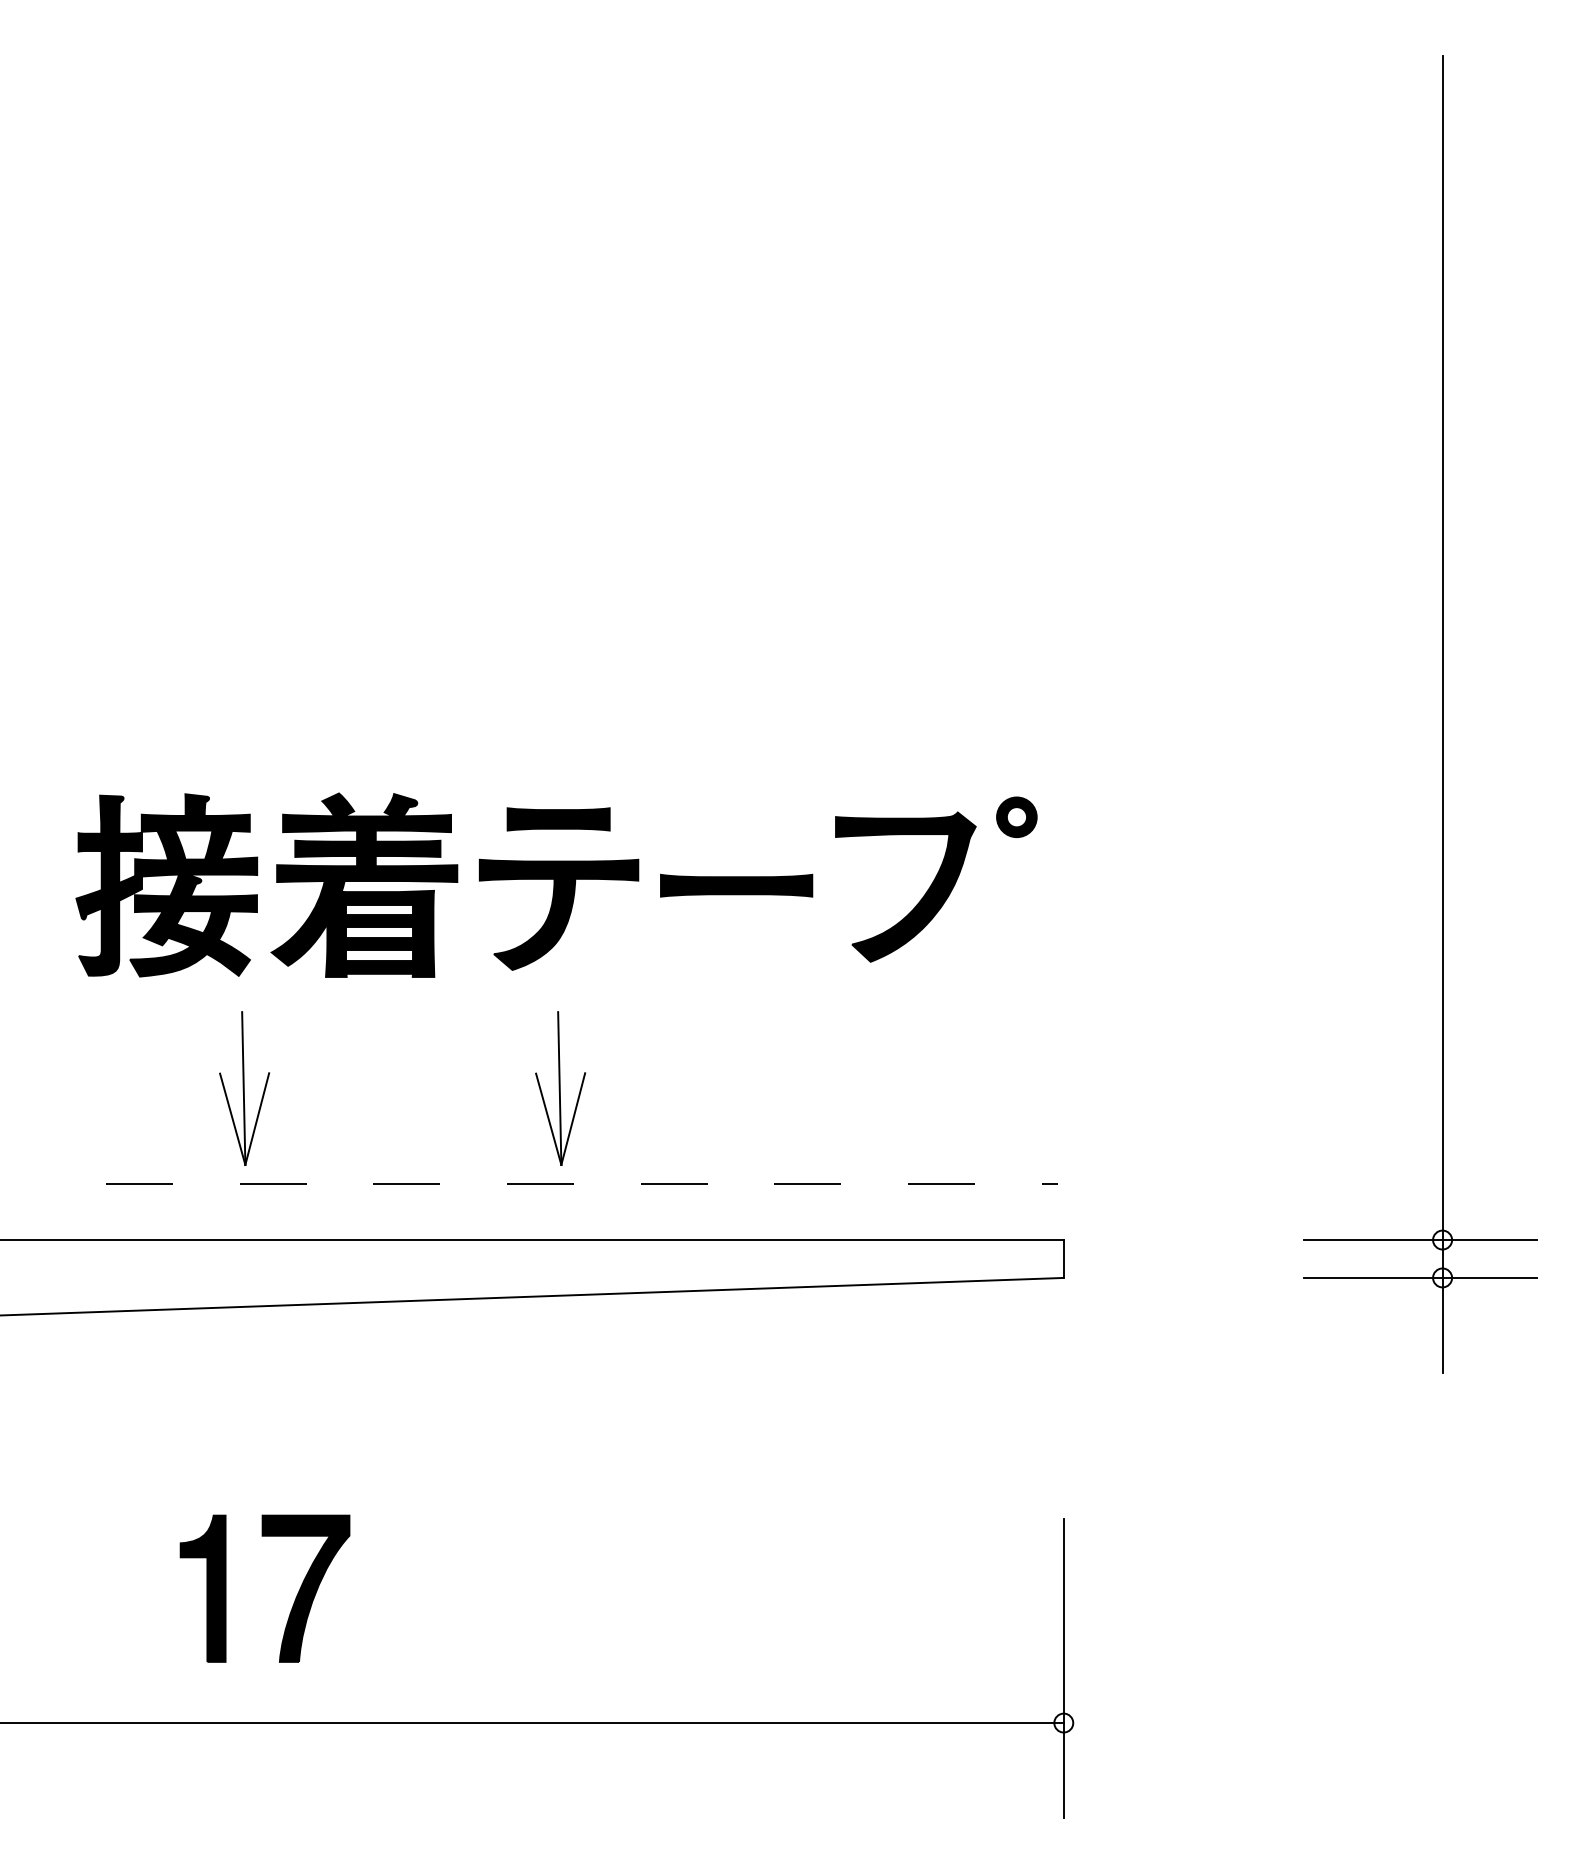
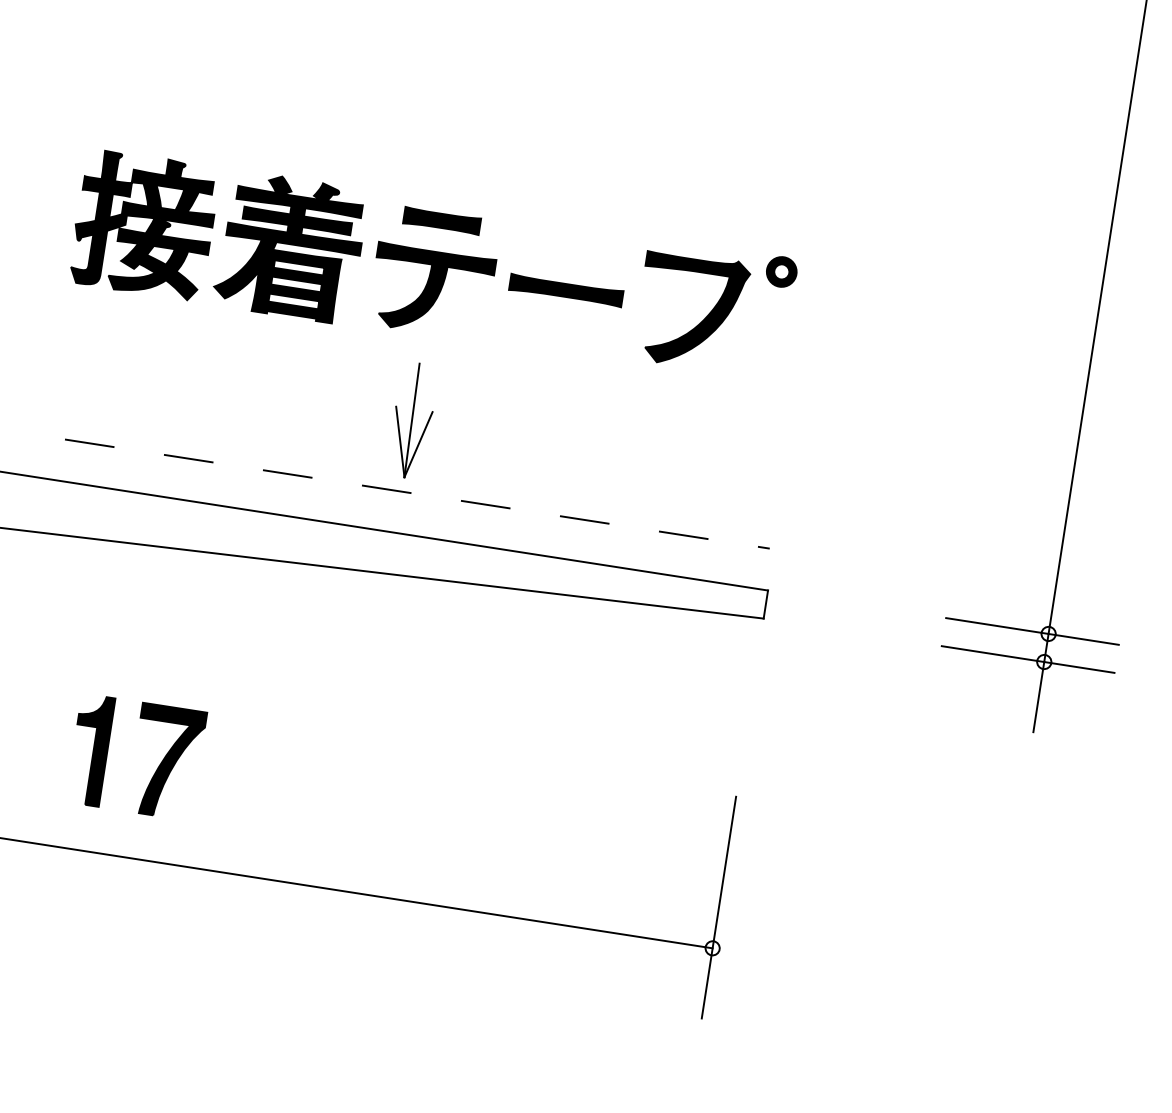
part: (244, 1088) -> (178, 384), removed

